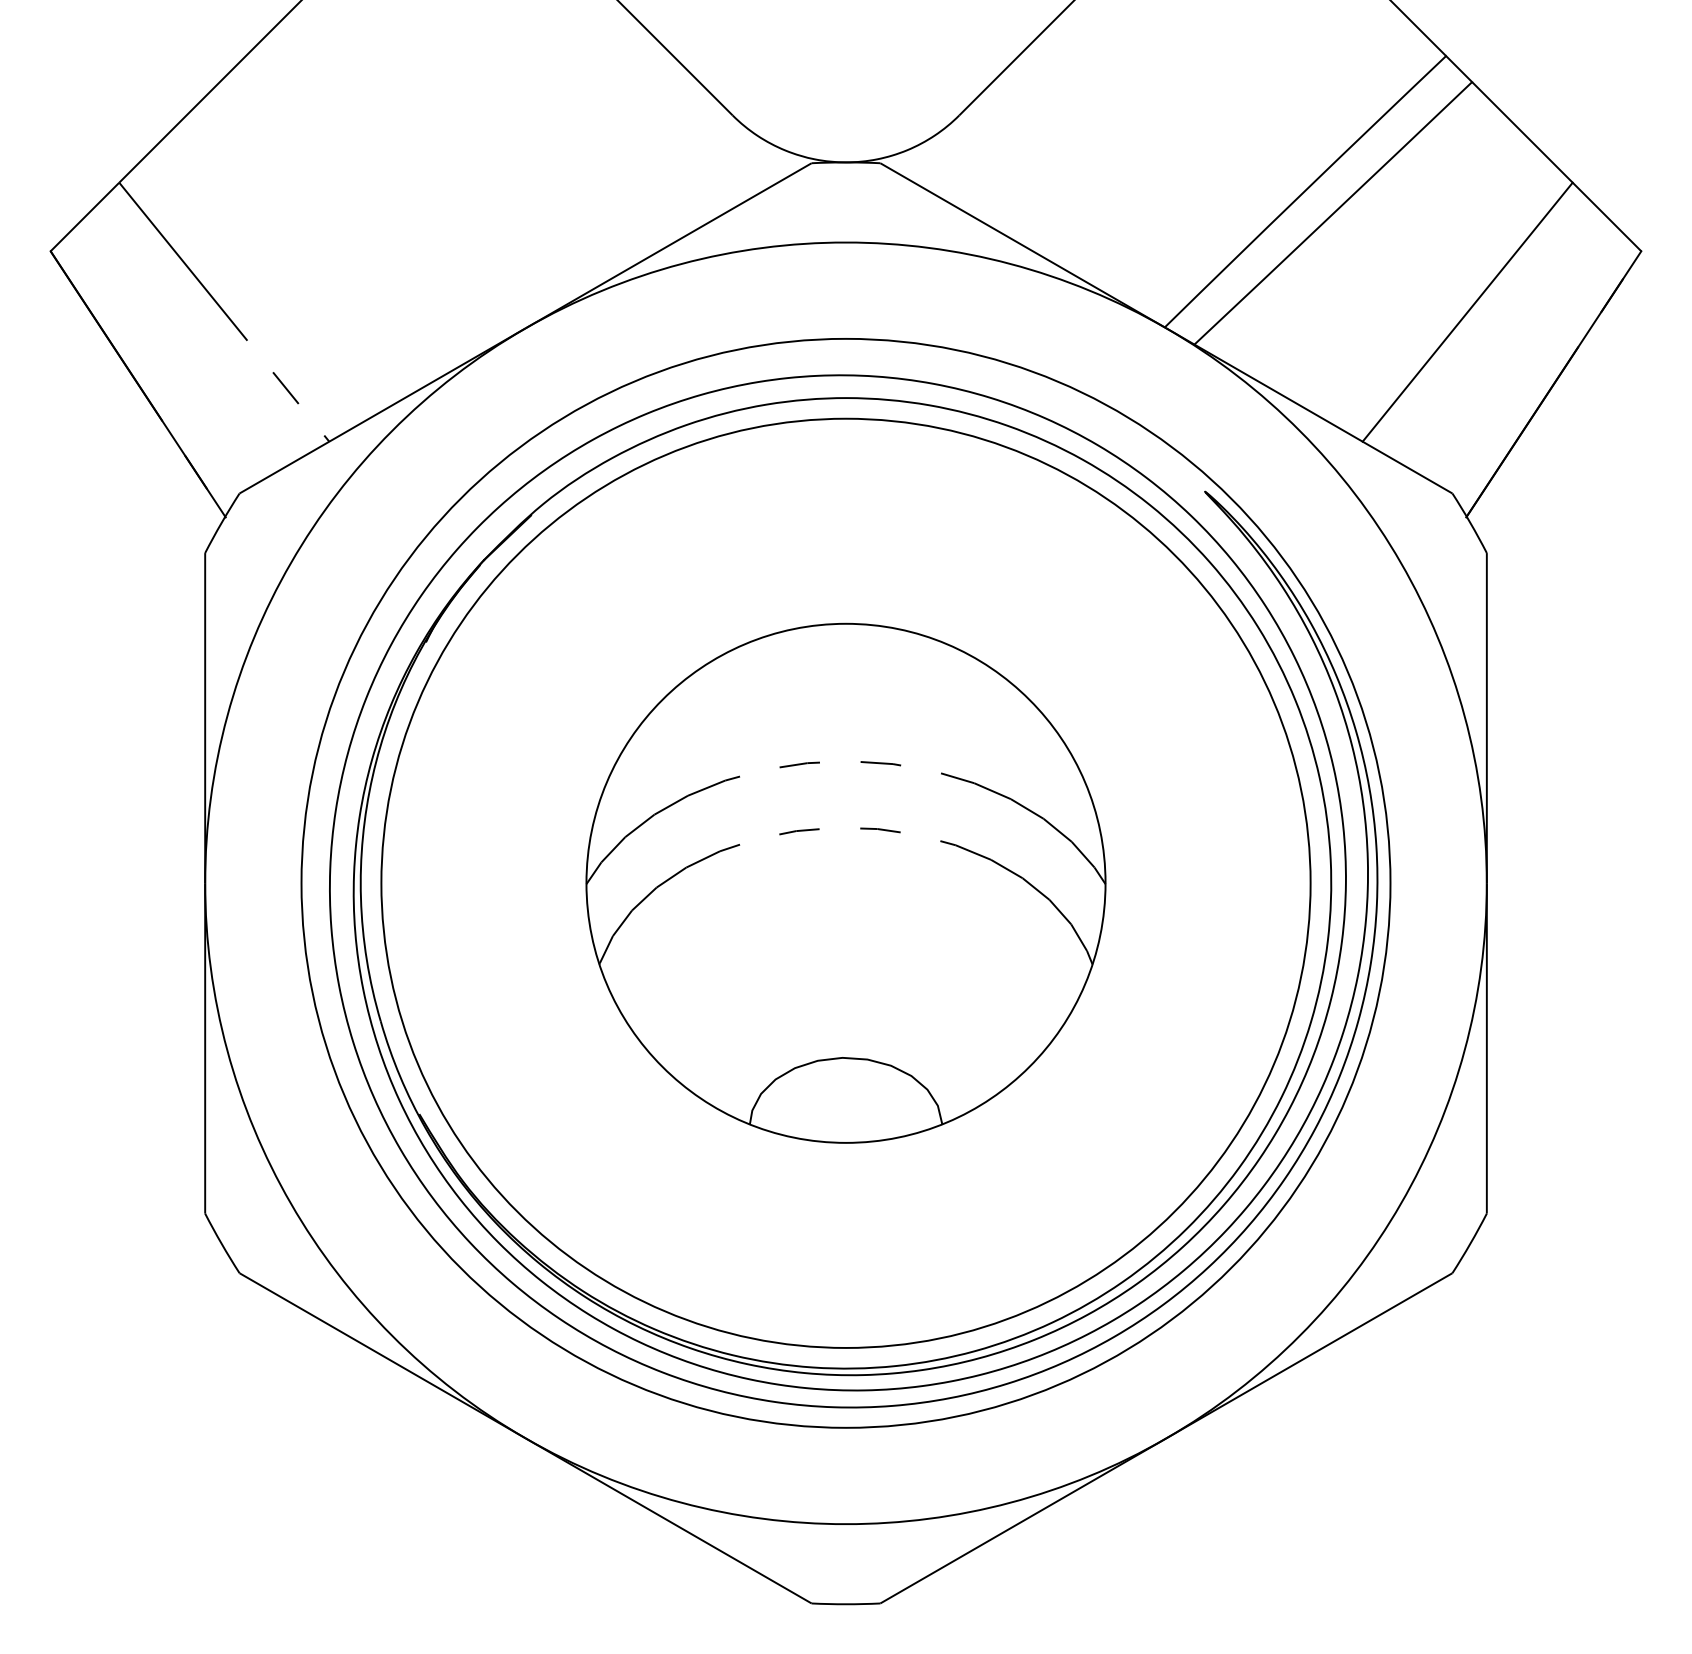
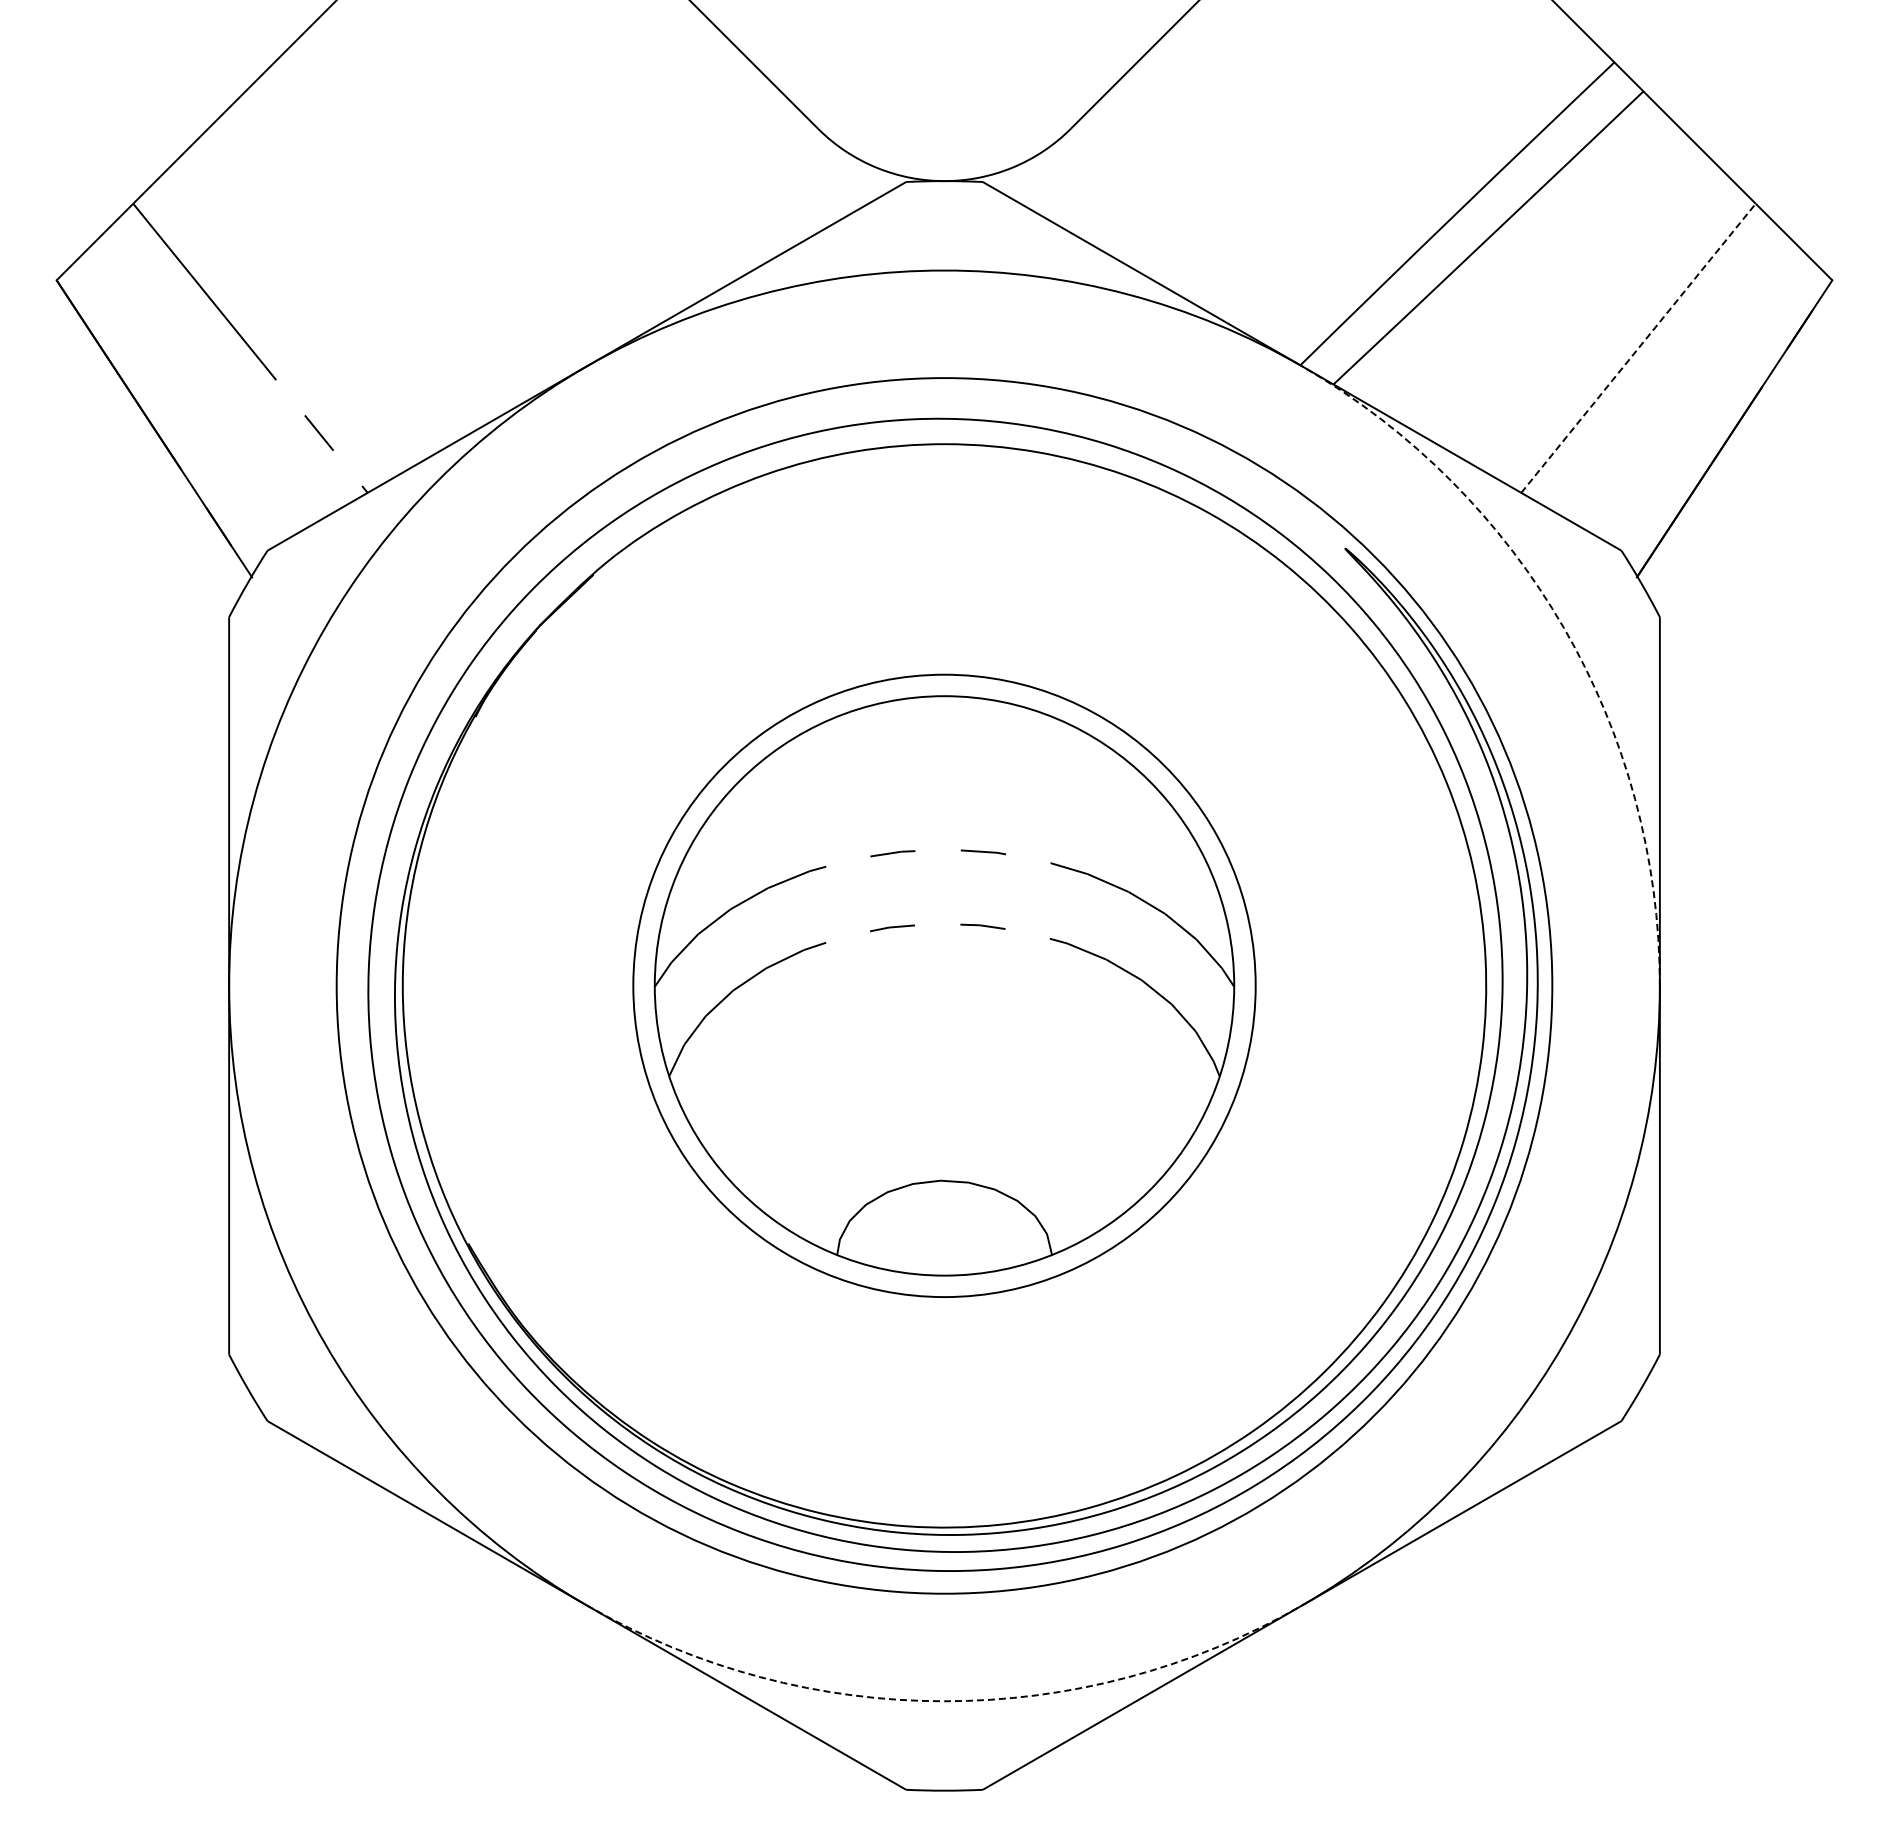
line: (1467, 311) -> (1638, 347), solid -> dashed
arc: (1401, 563) -> (1564, 628), solid -> dashed
circle: (846, 882) -> (944, 985), size x0.6
arc: (846, 1524) -> (944, 1701), solid -> dashed

